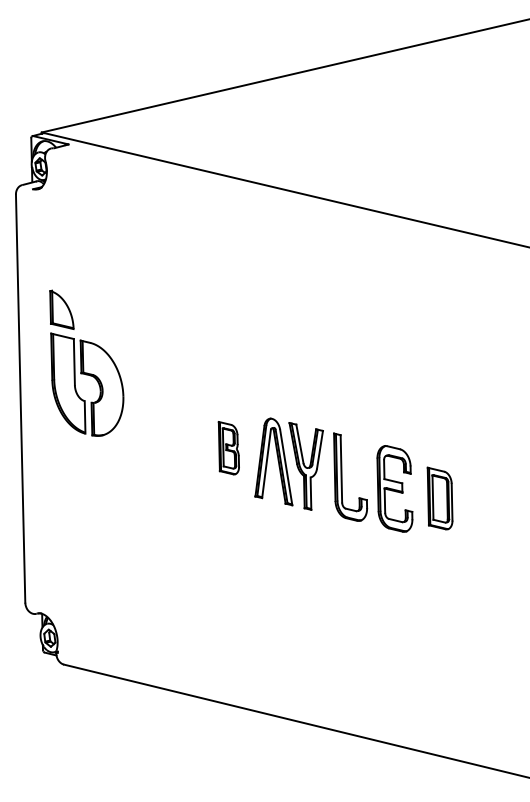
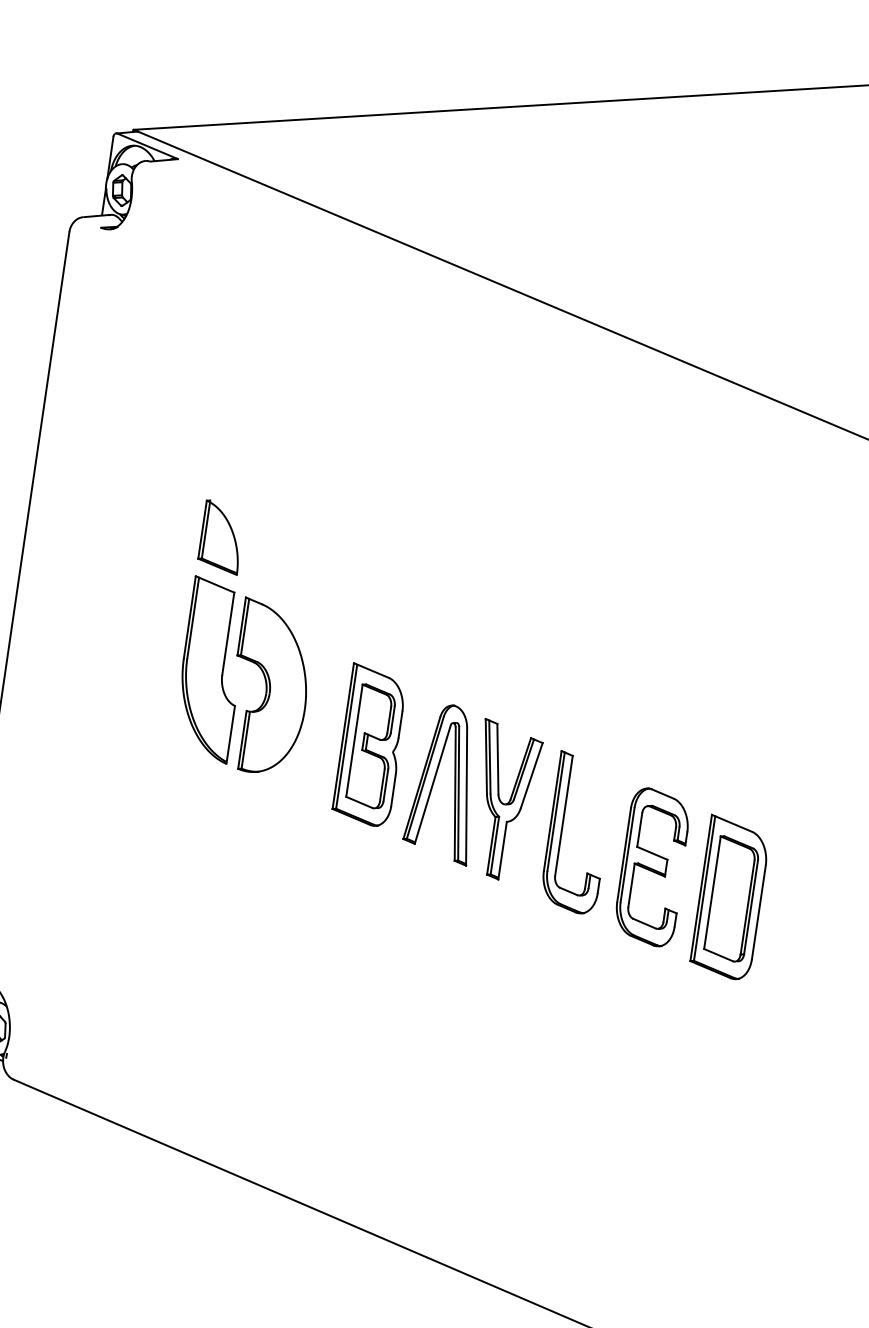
part: (86, 362) -> (249, 638), moved
part: (228, 447) -> (370, 744), size x1.67
part: (439, 498) -> (728, 897), size x1.43

